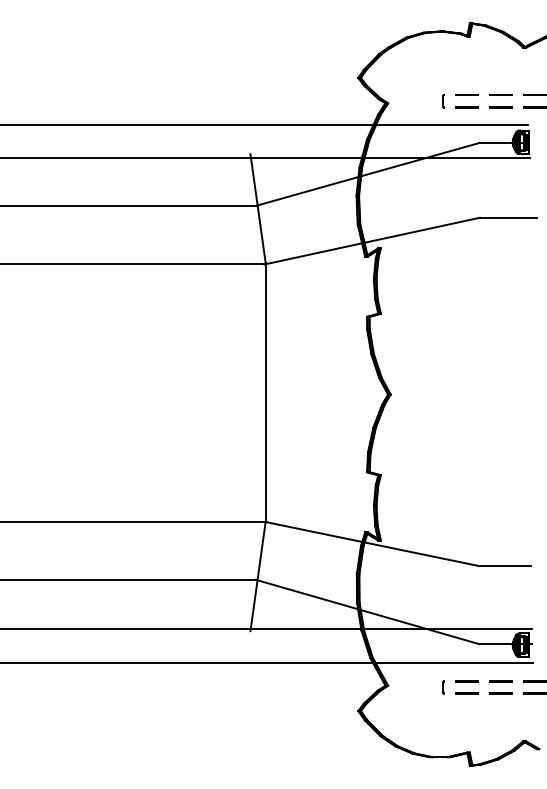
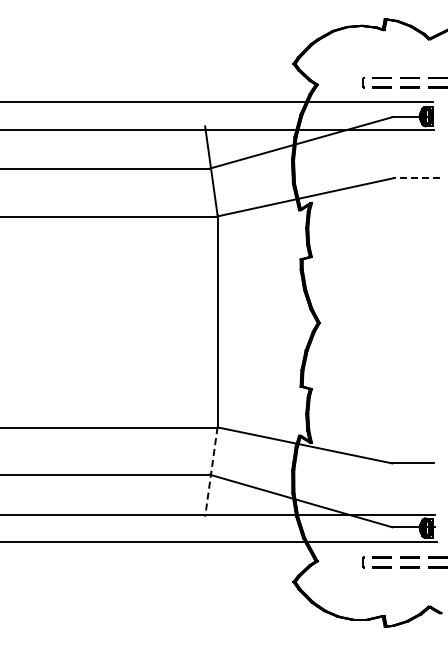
line: (507, 217) -> (415, 178), solid -> dashed
line: (258, 577) -> (211, 472), solid -> dashed

